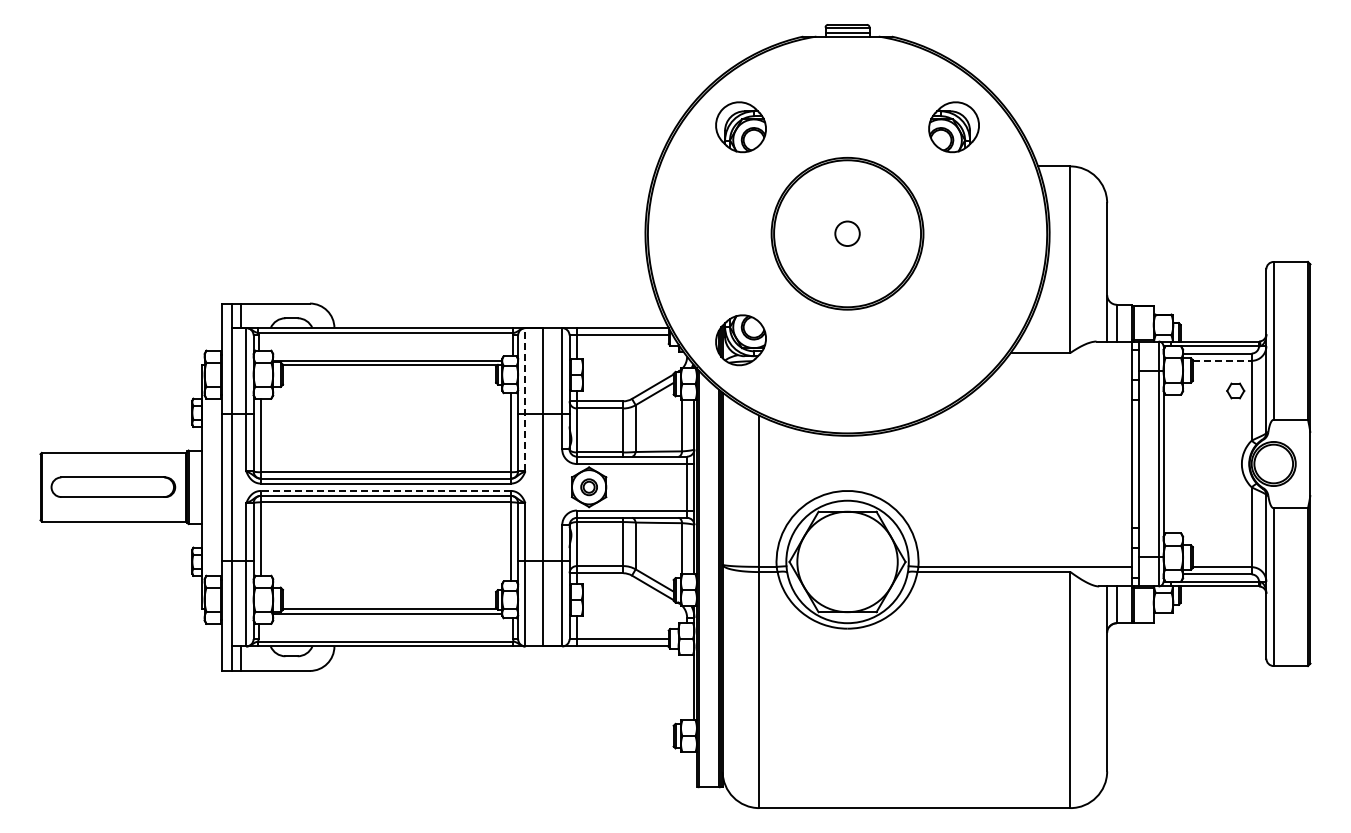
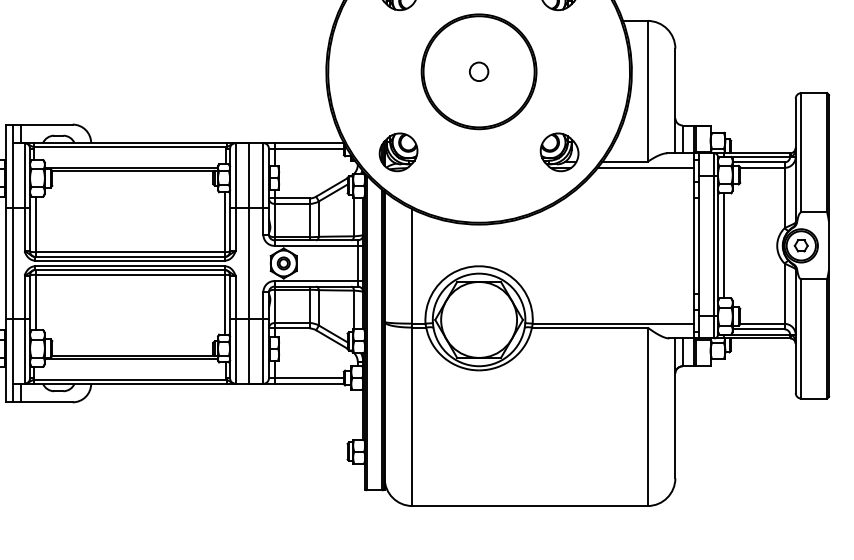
part: (953, 340) -> (559, 152), added
line: (1222, 360) -> (762, 167), dashed -> solid
line: (1067, 361) -> (645, 168), added
part: (1235, 390) -> (801, 245), moved
line: (525, 399) -> (235, 197), dashed -> solid
line: (1170, 463) -> (723, 245), added
line: (385, 490) -> (129, 265), dashed -> solid

